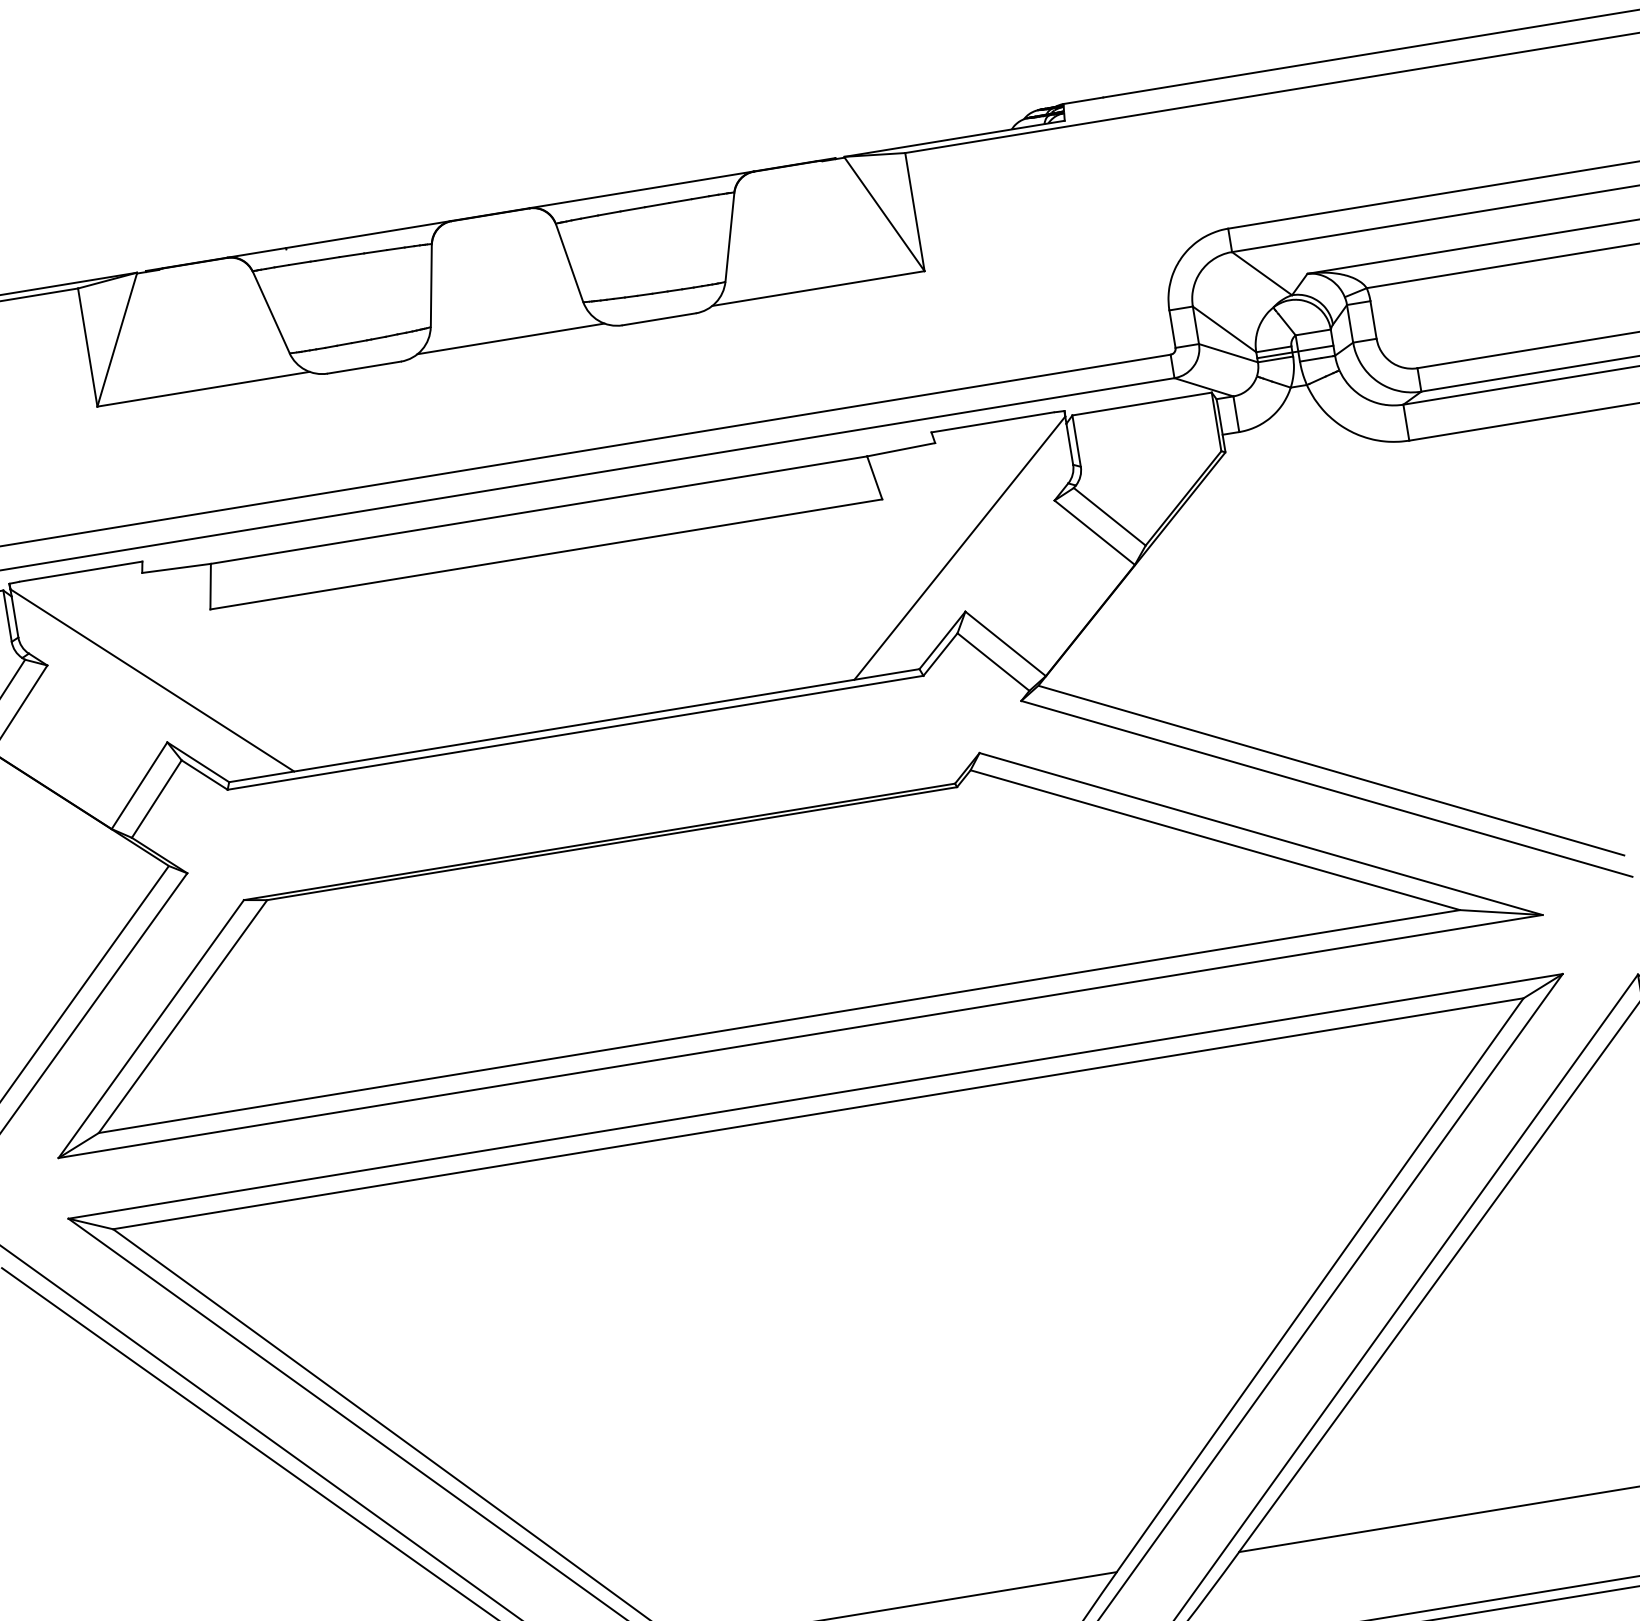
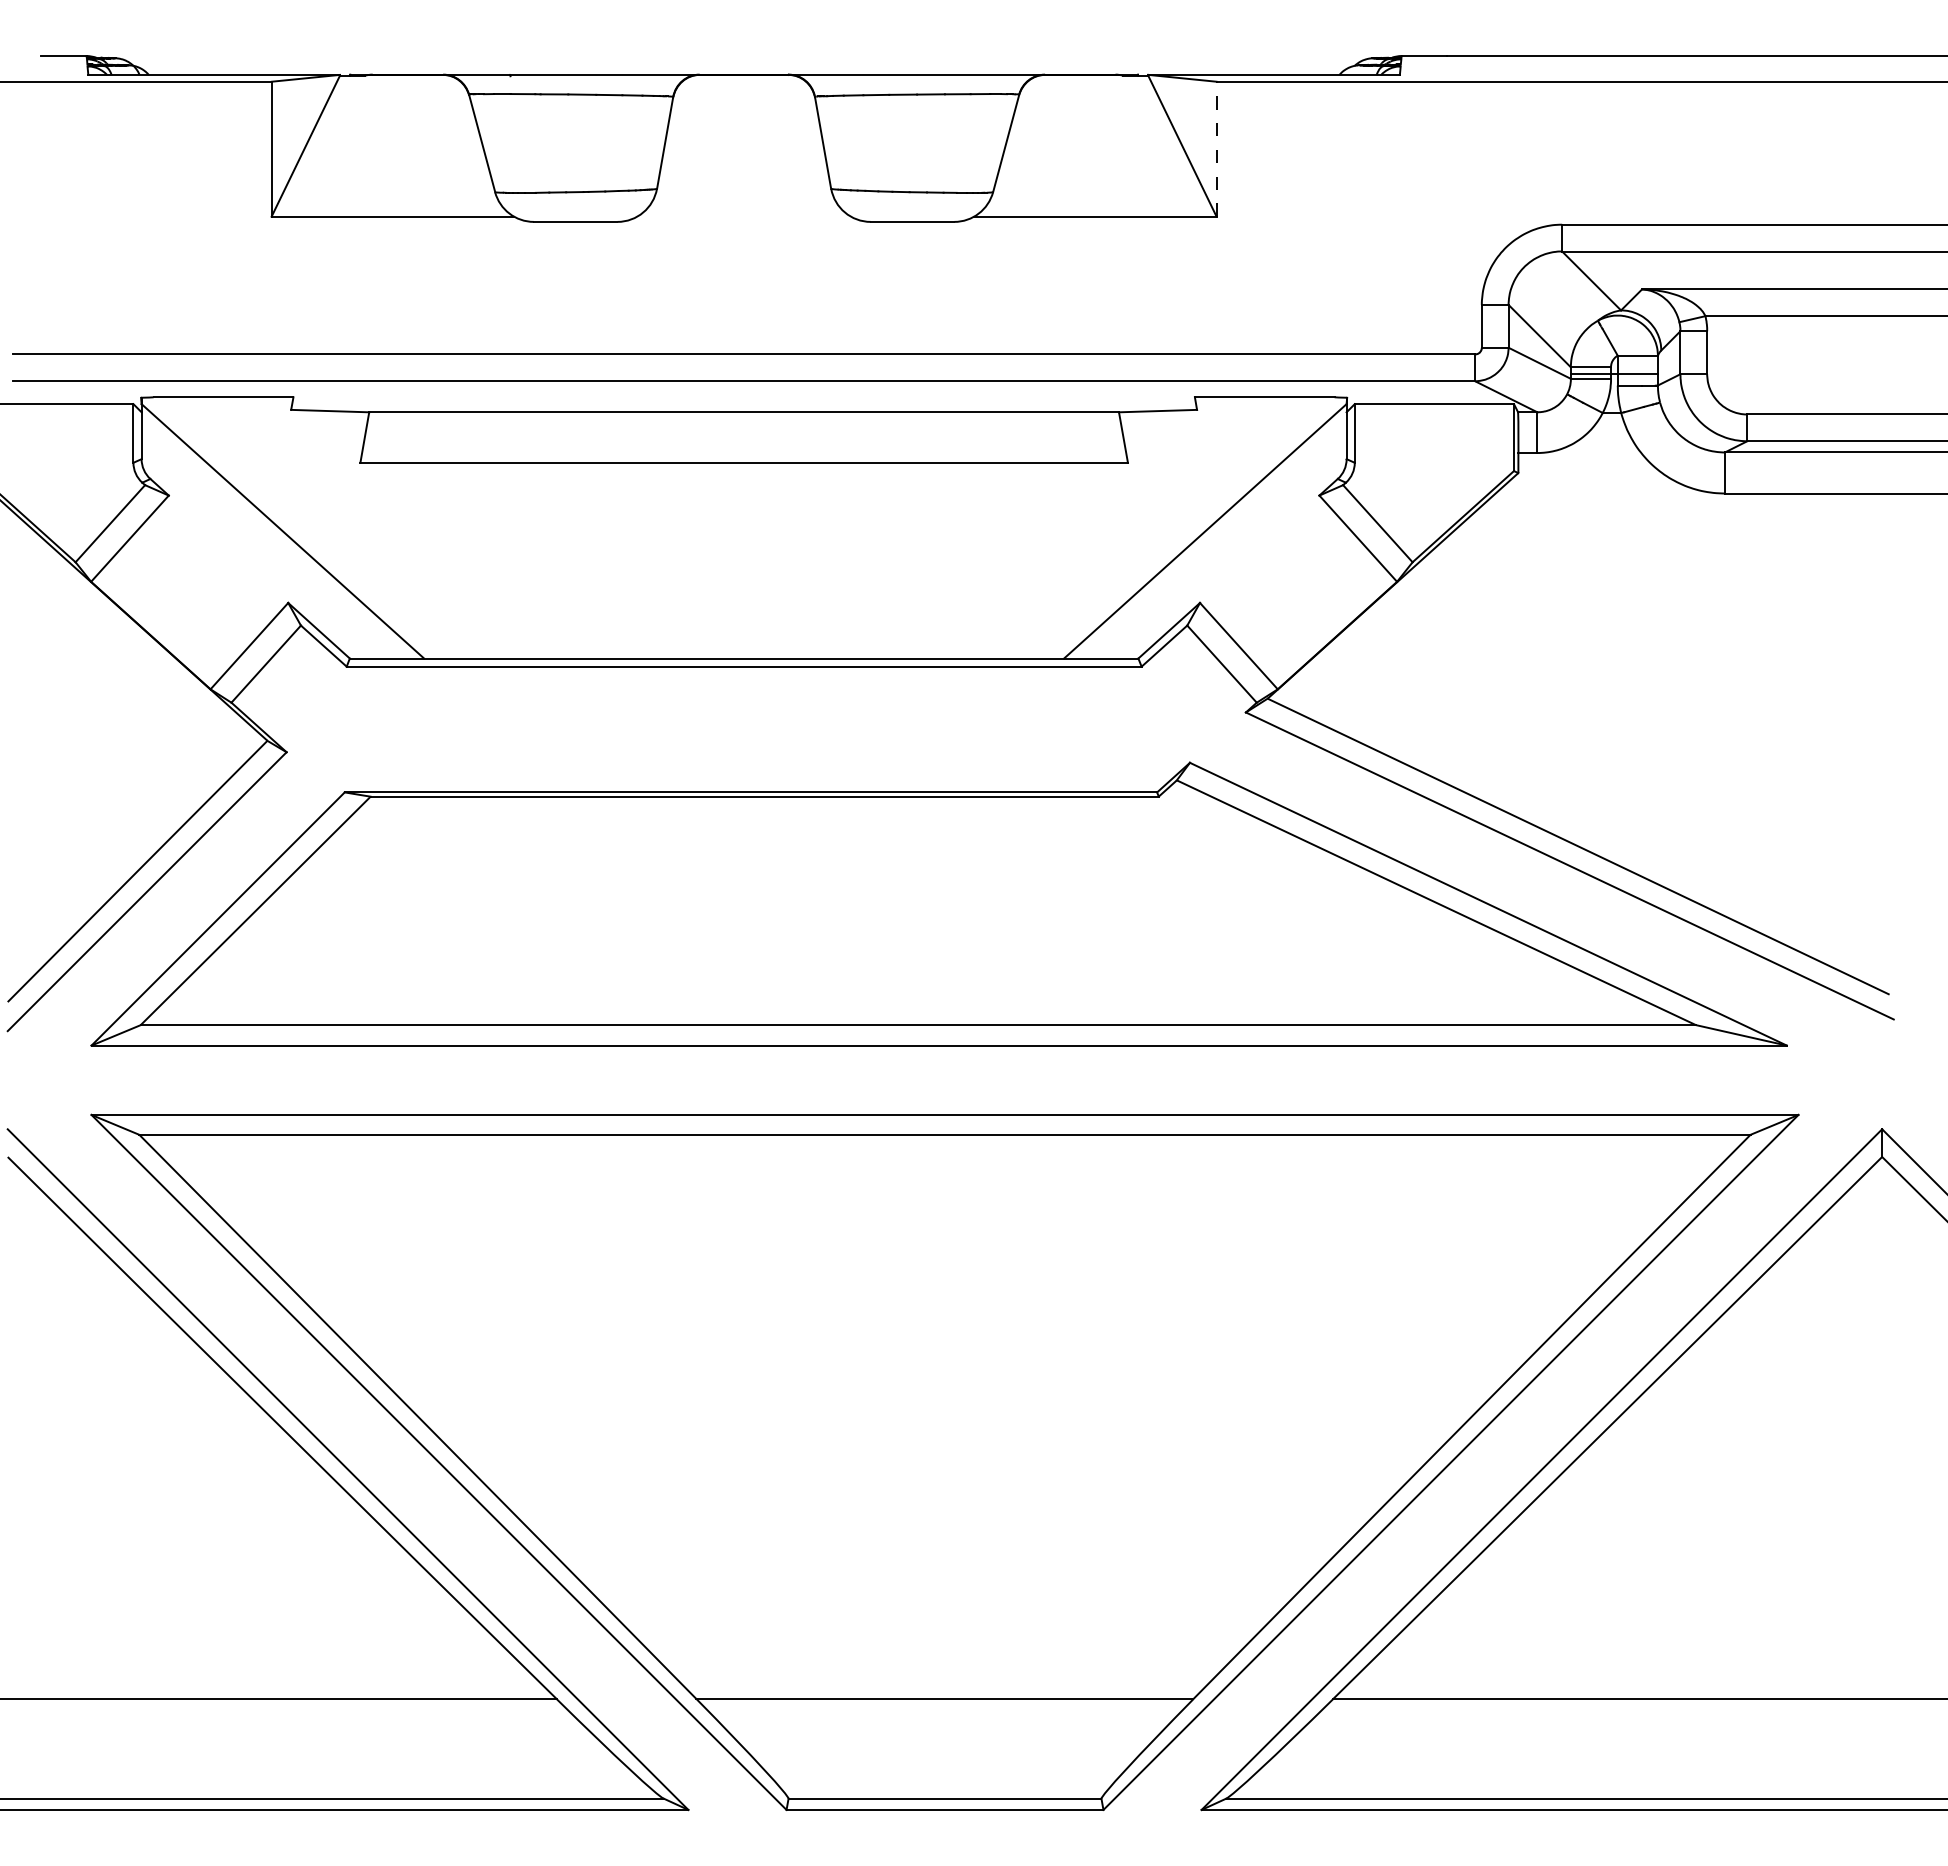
line: (914, 211) -> (1216, 148), solid -> dashed
line: (510, 338) -> (743, 216), removed

